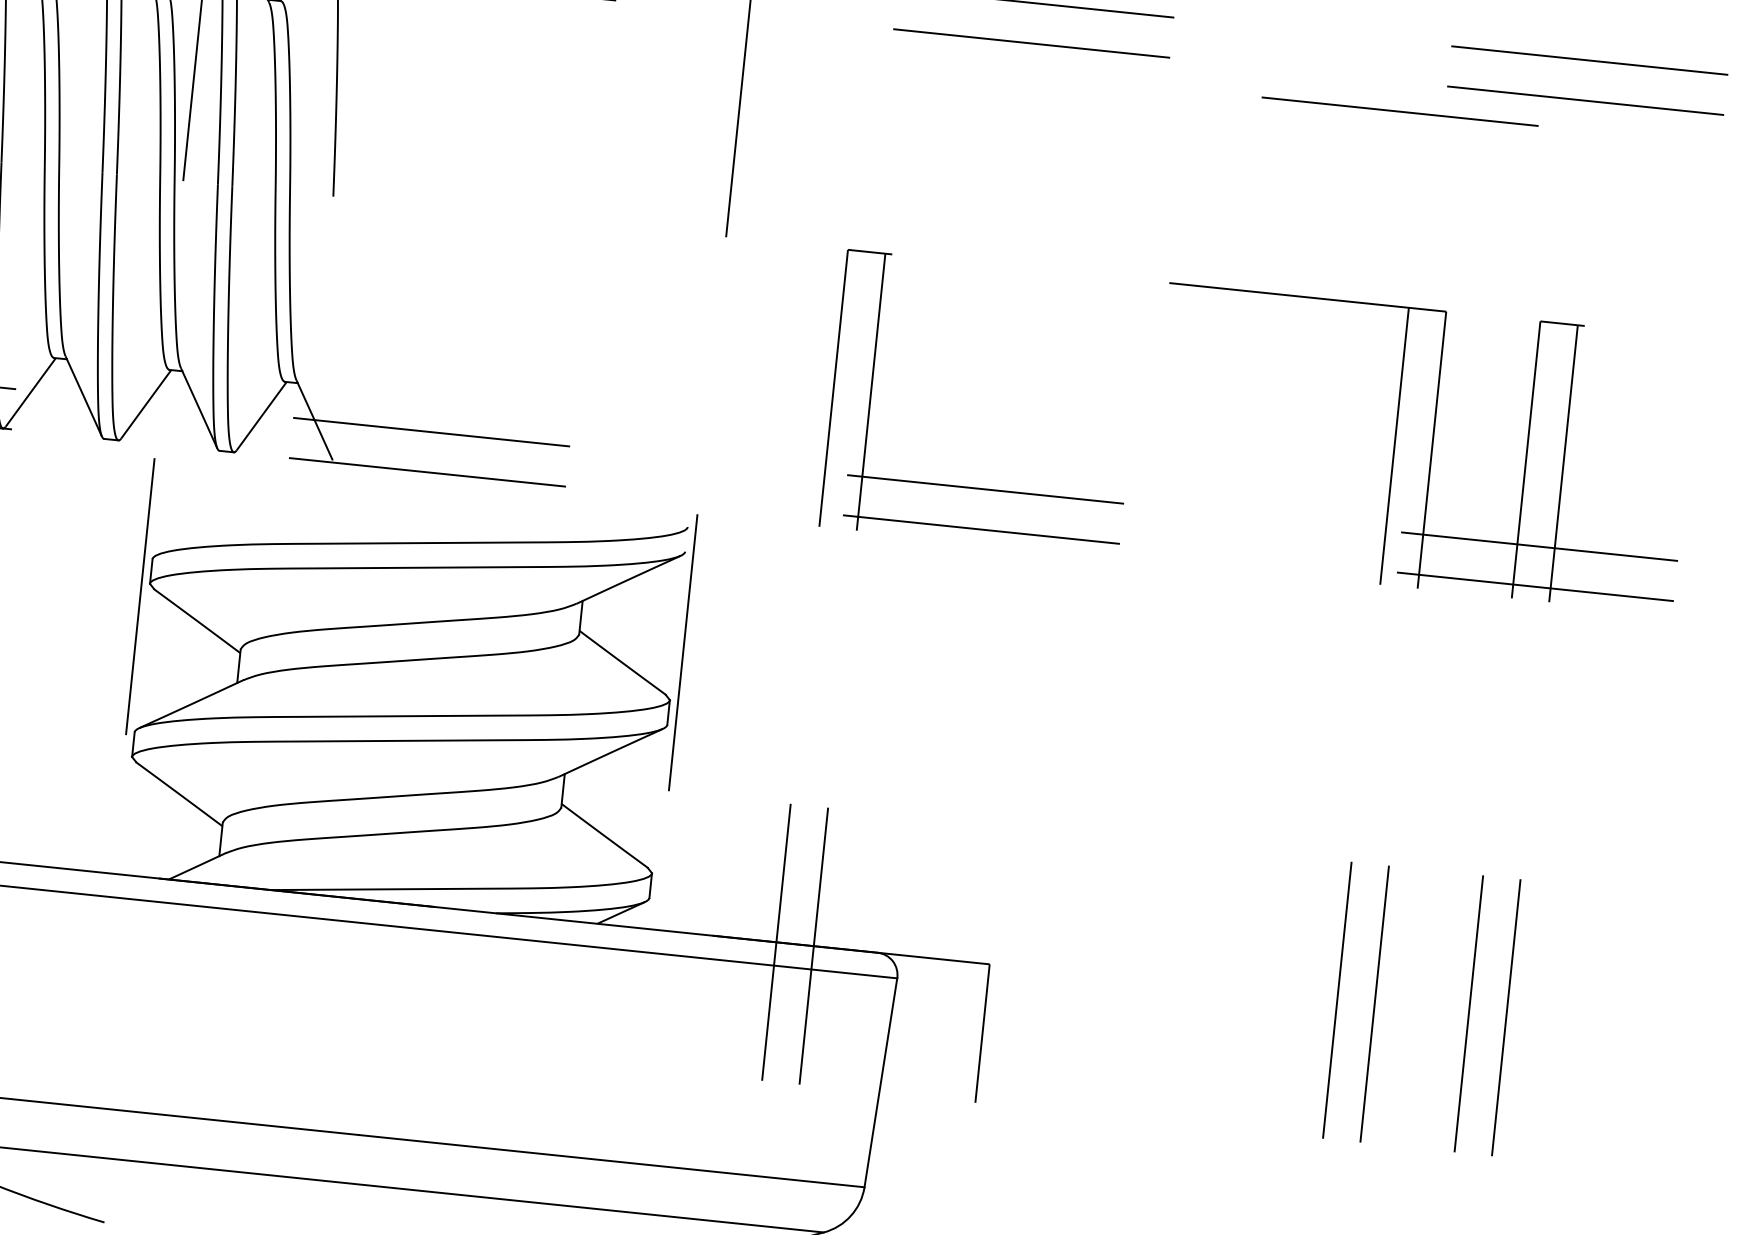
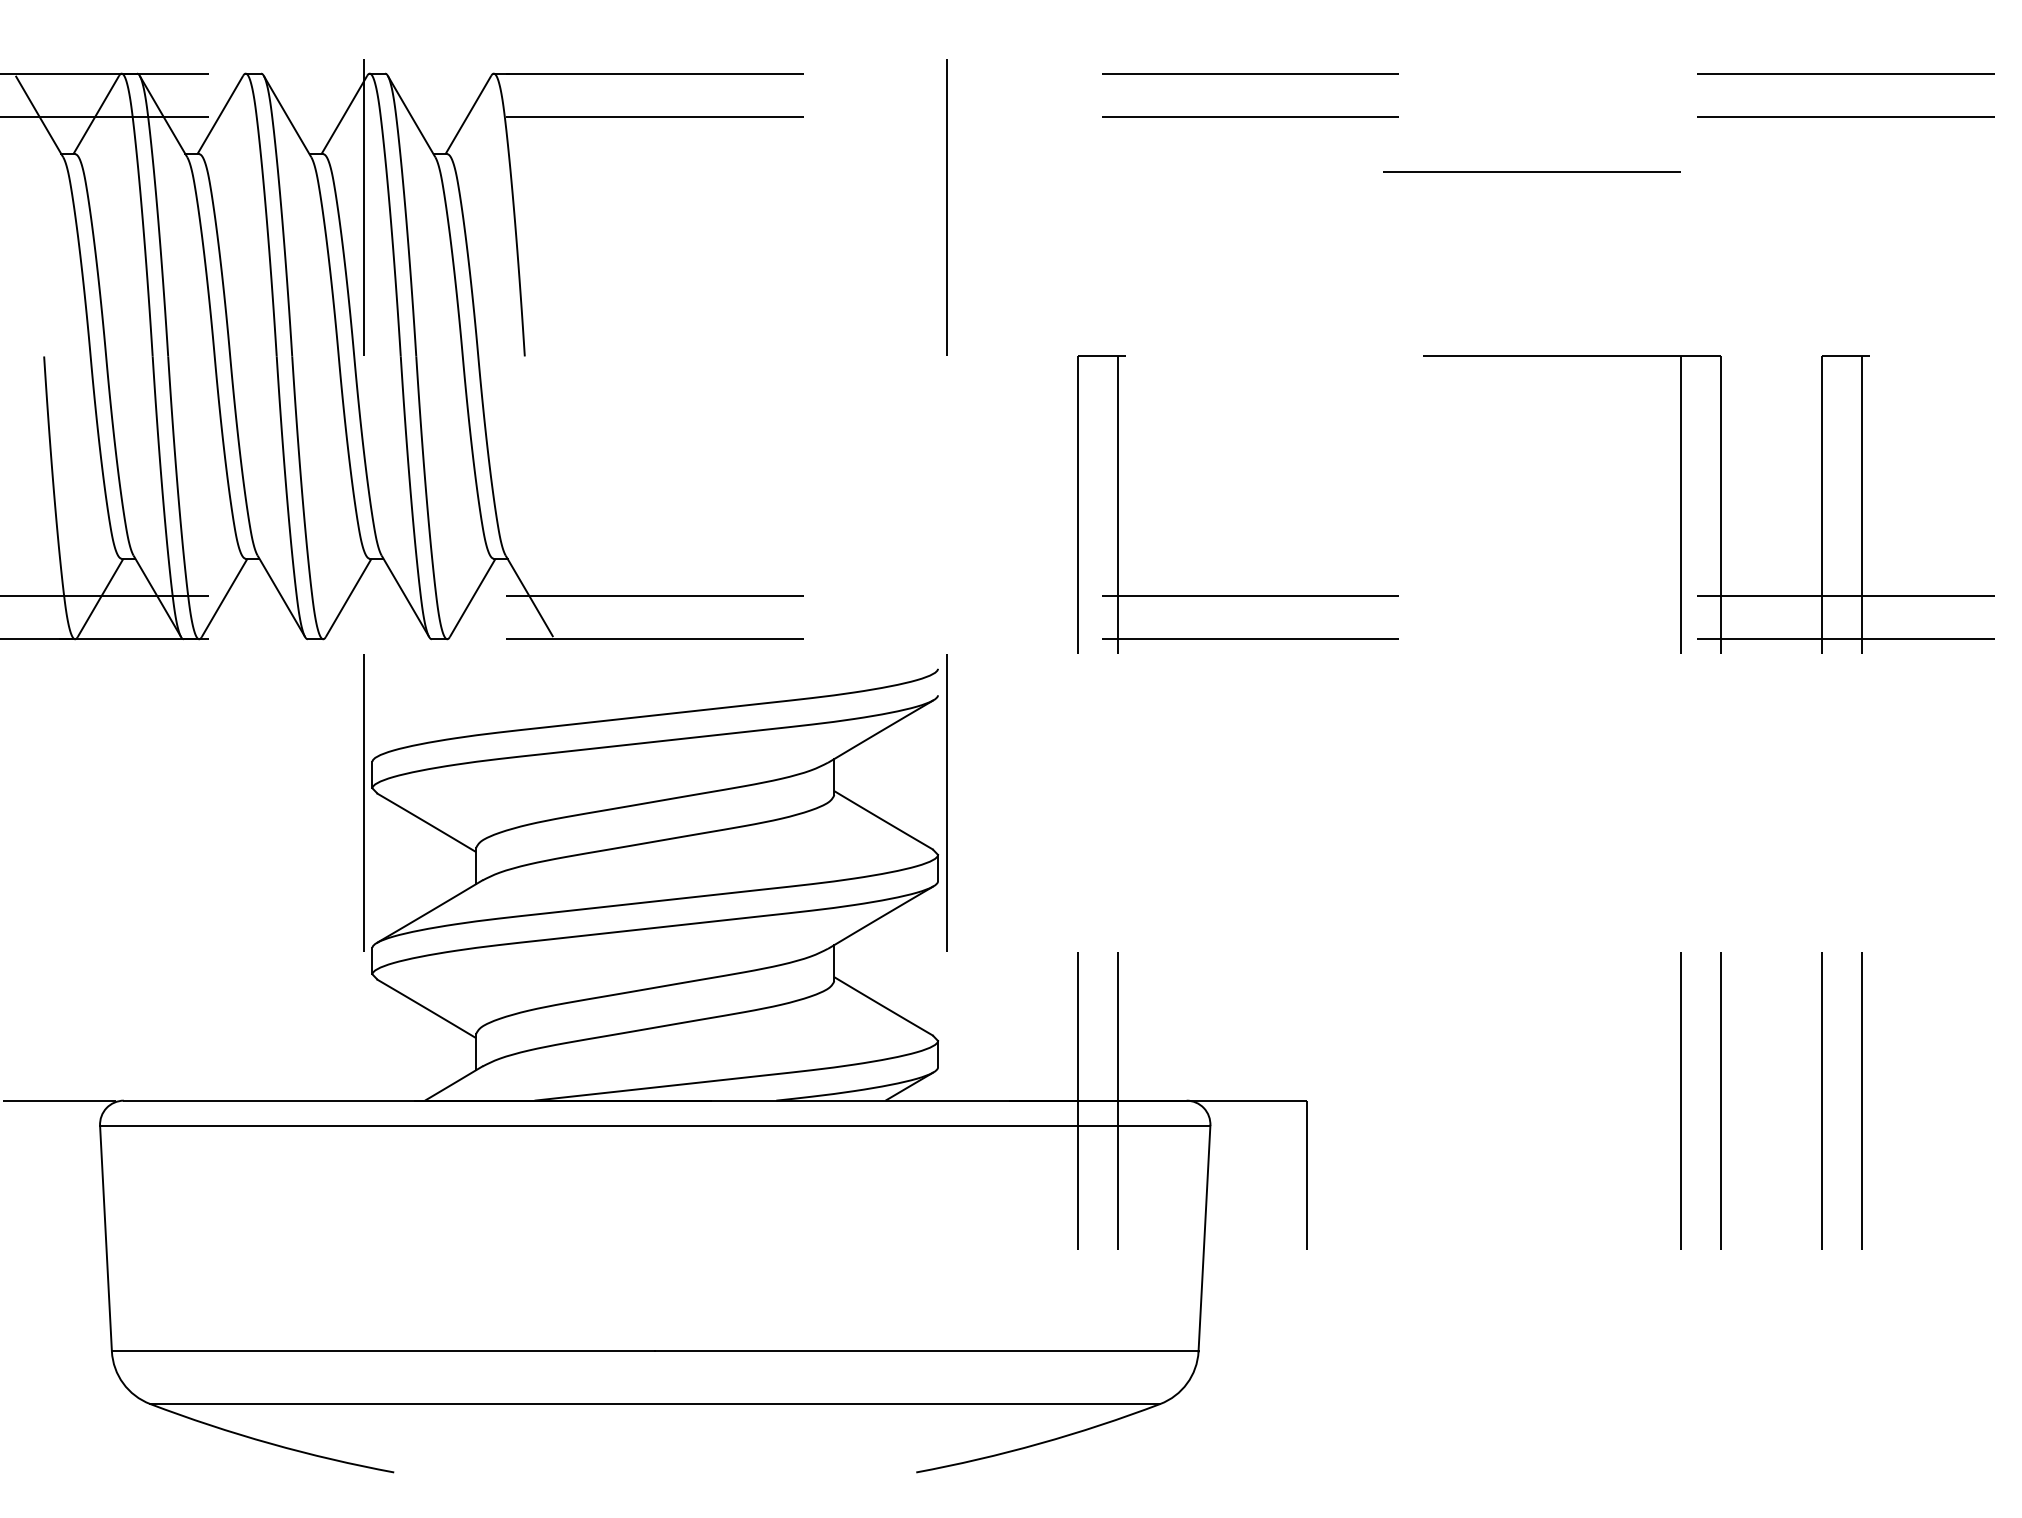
line: (1399, 111) -> (1531, 171), moved

